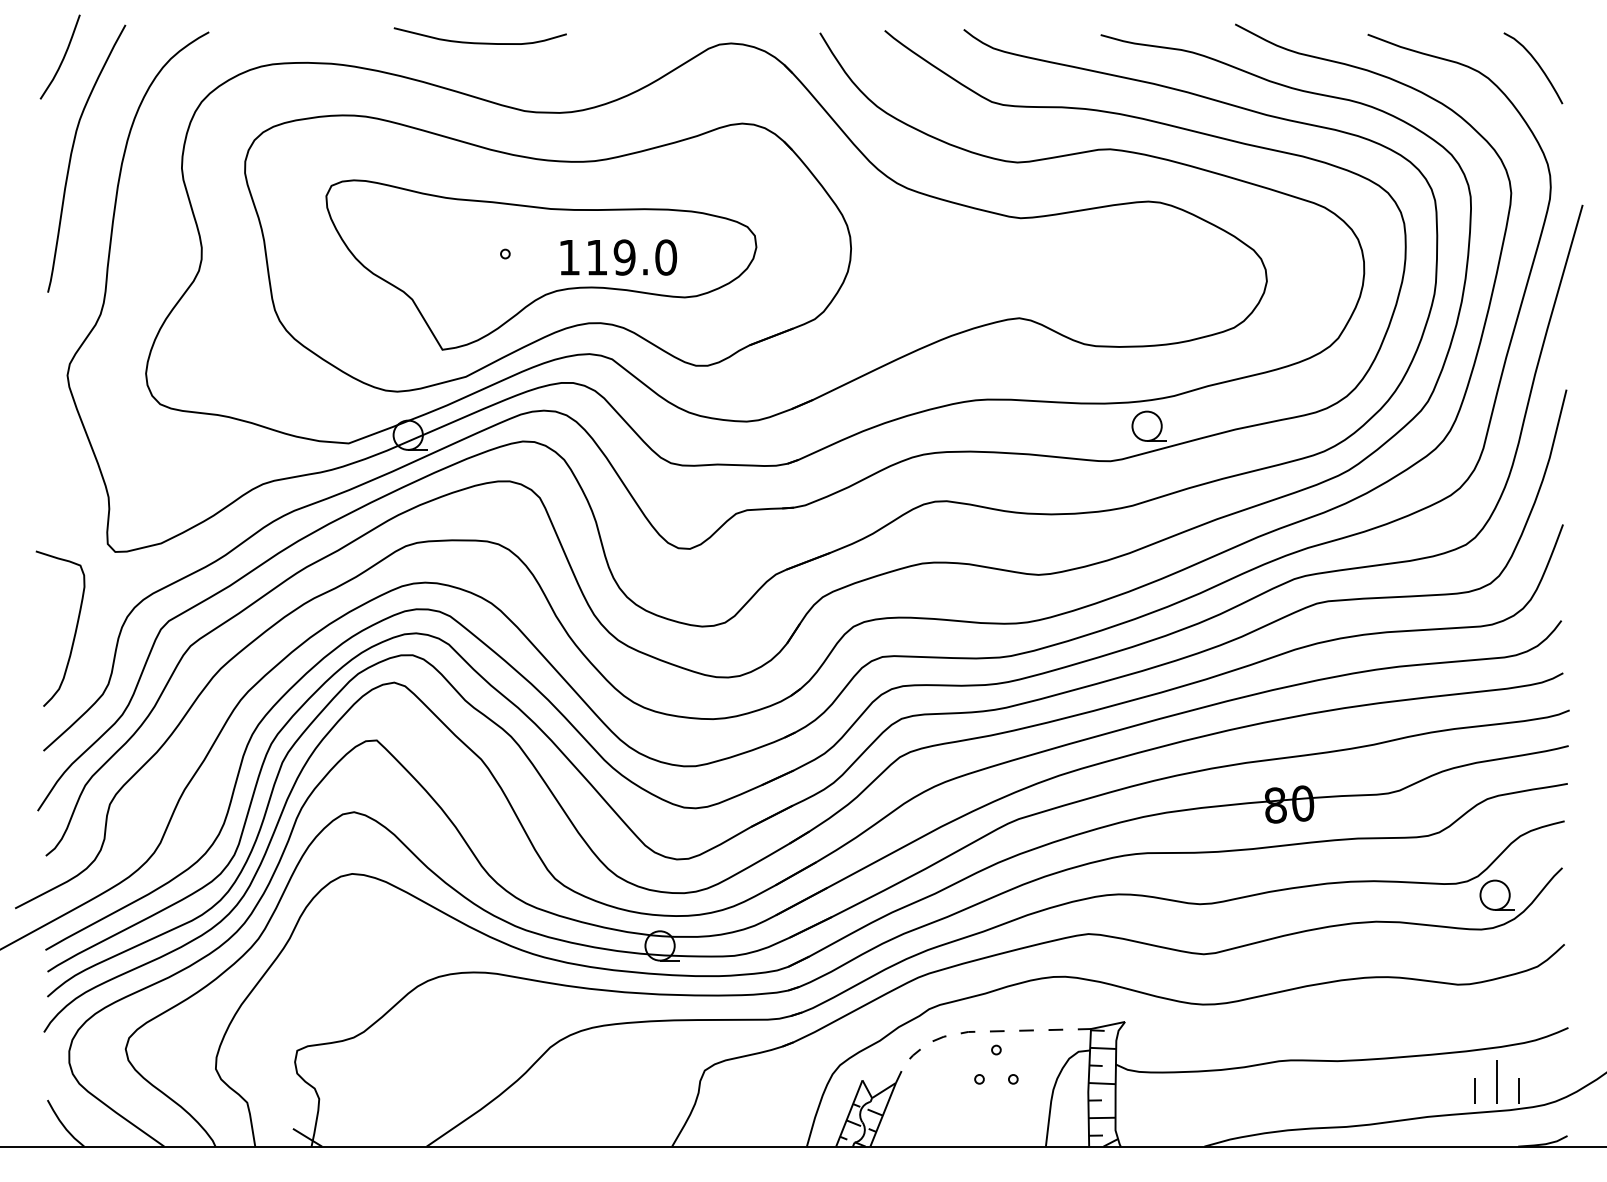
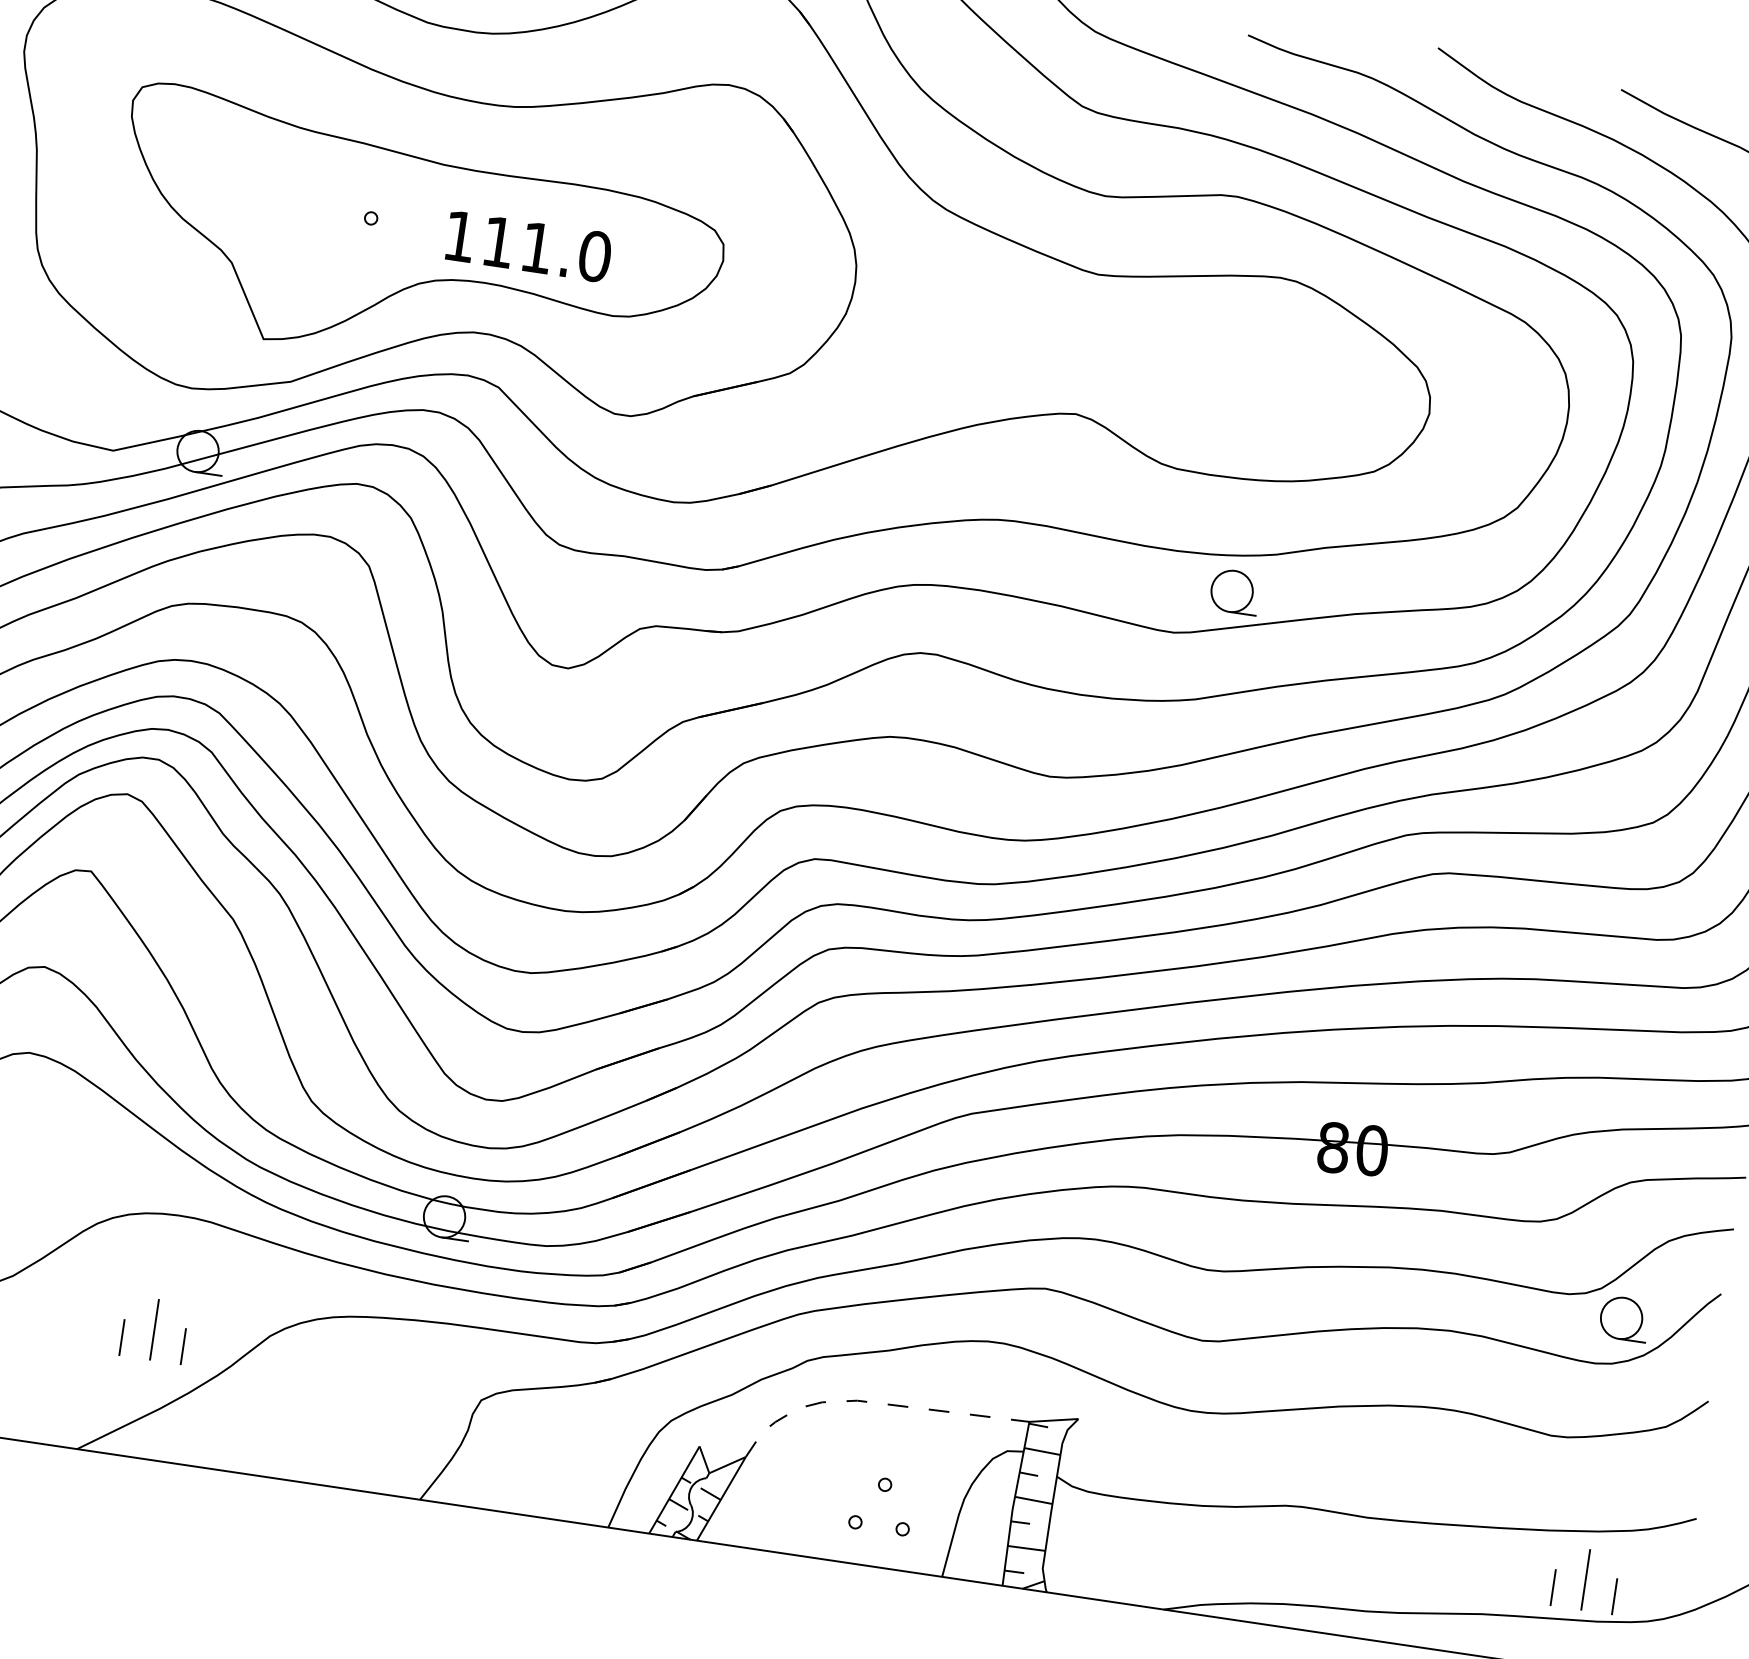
text: (624, 257) -> (536, 247), 119.0 -> 111.0
part: (468, 1054) -> (154, 1329), added
part: (996, 1055) -> (884, 1492), moved

